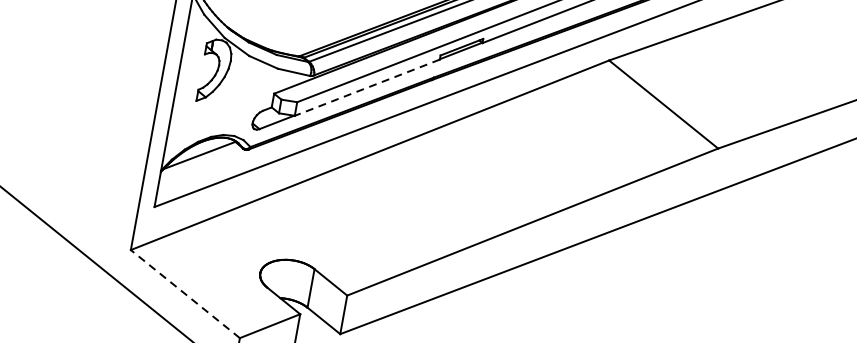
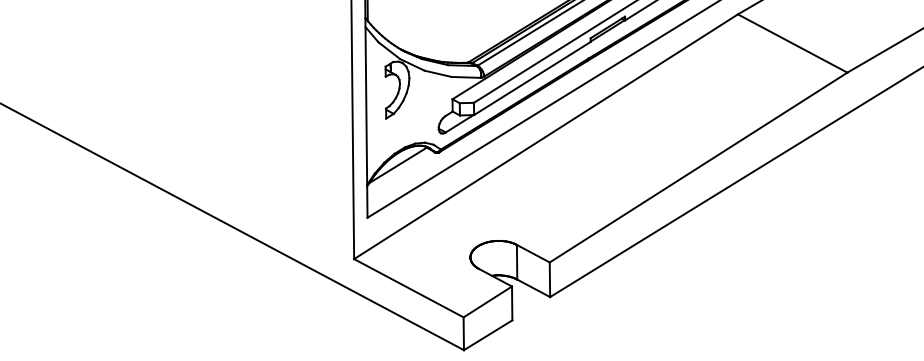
line: (367, 87) -> (532, 78), dashed -> solid
line: (184, 294) -> (408, 288), dashed -> solid

